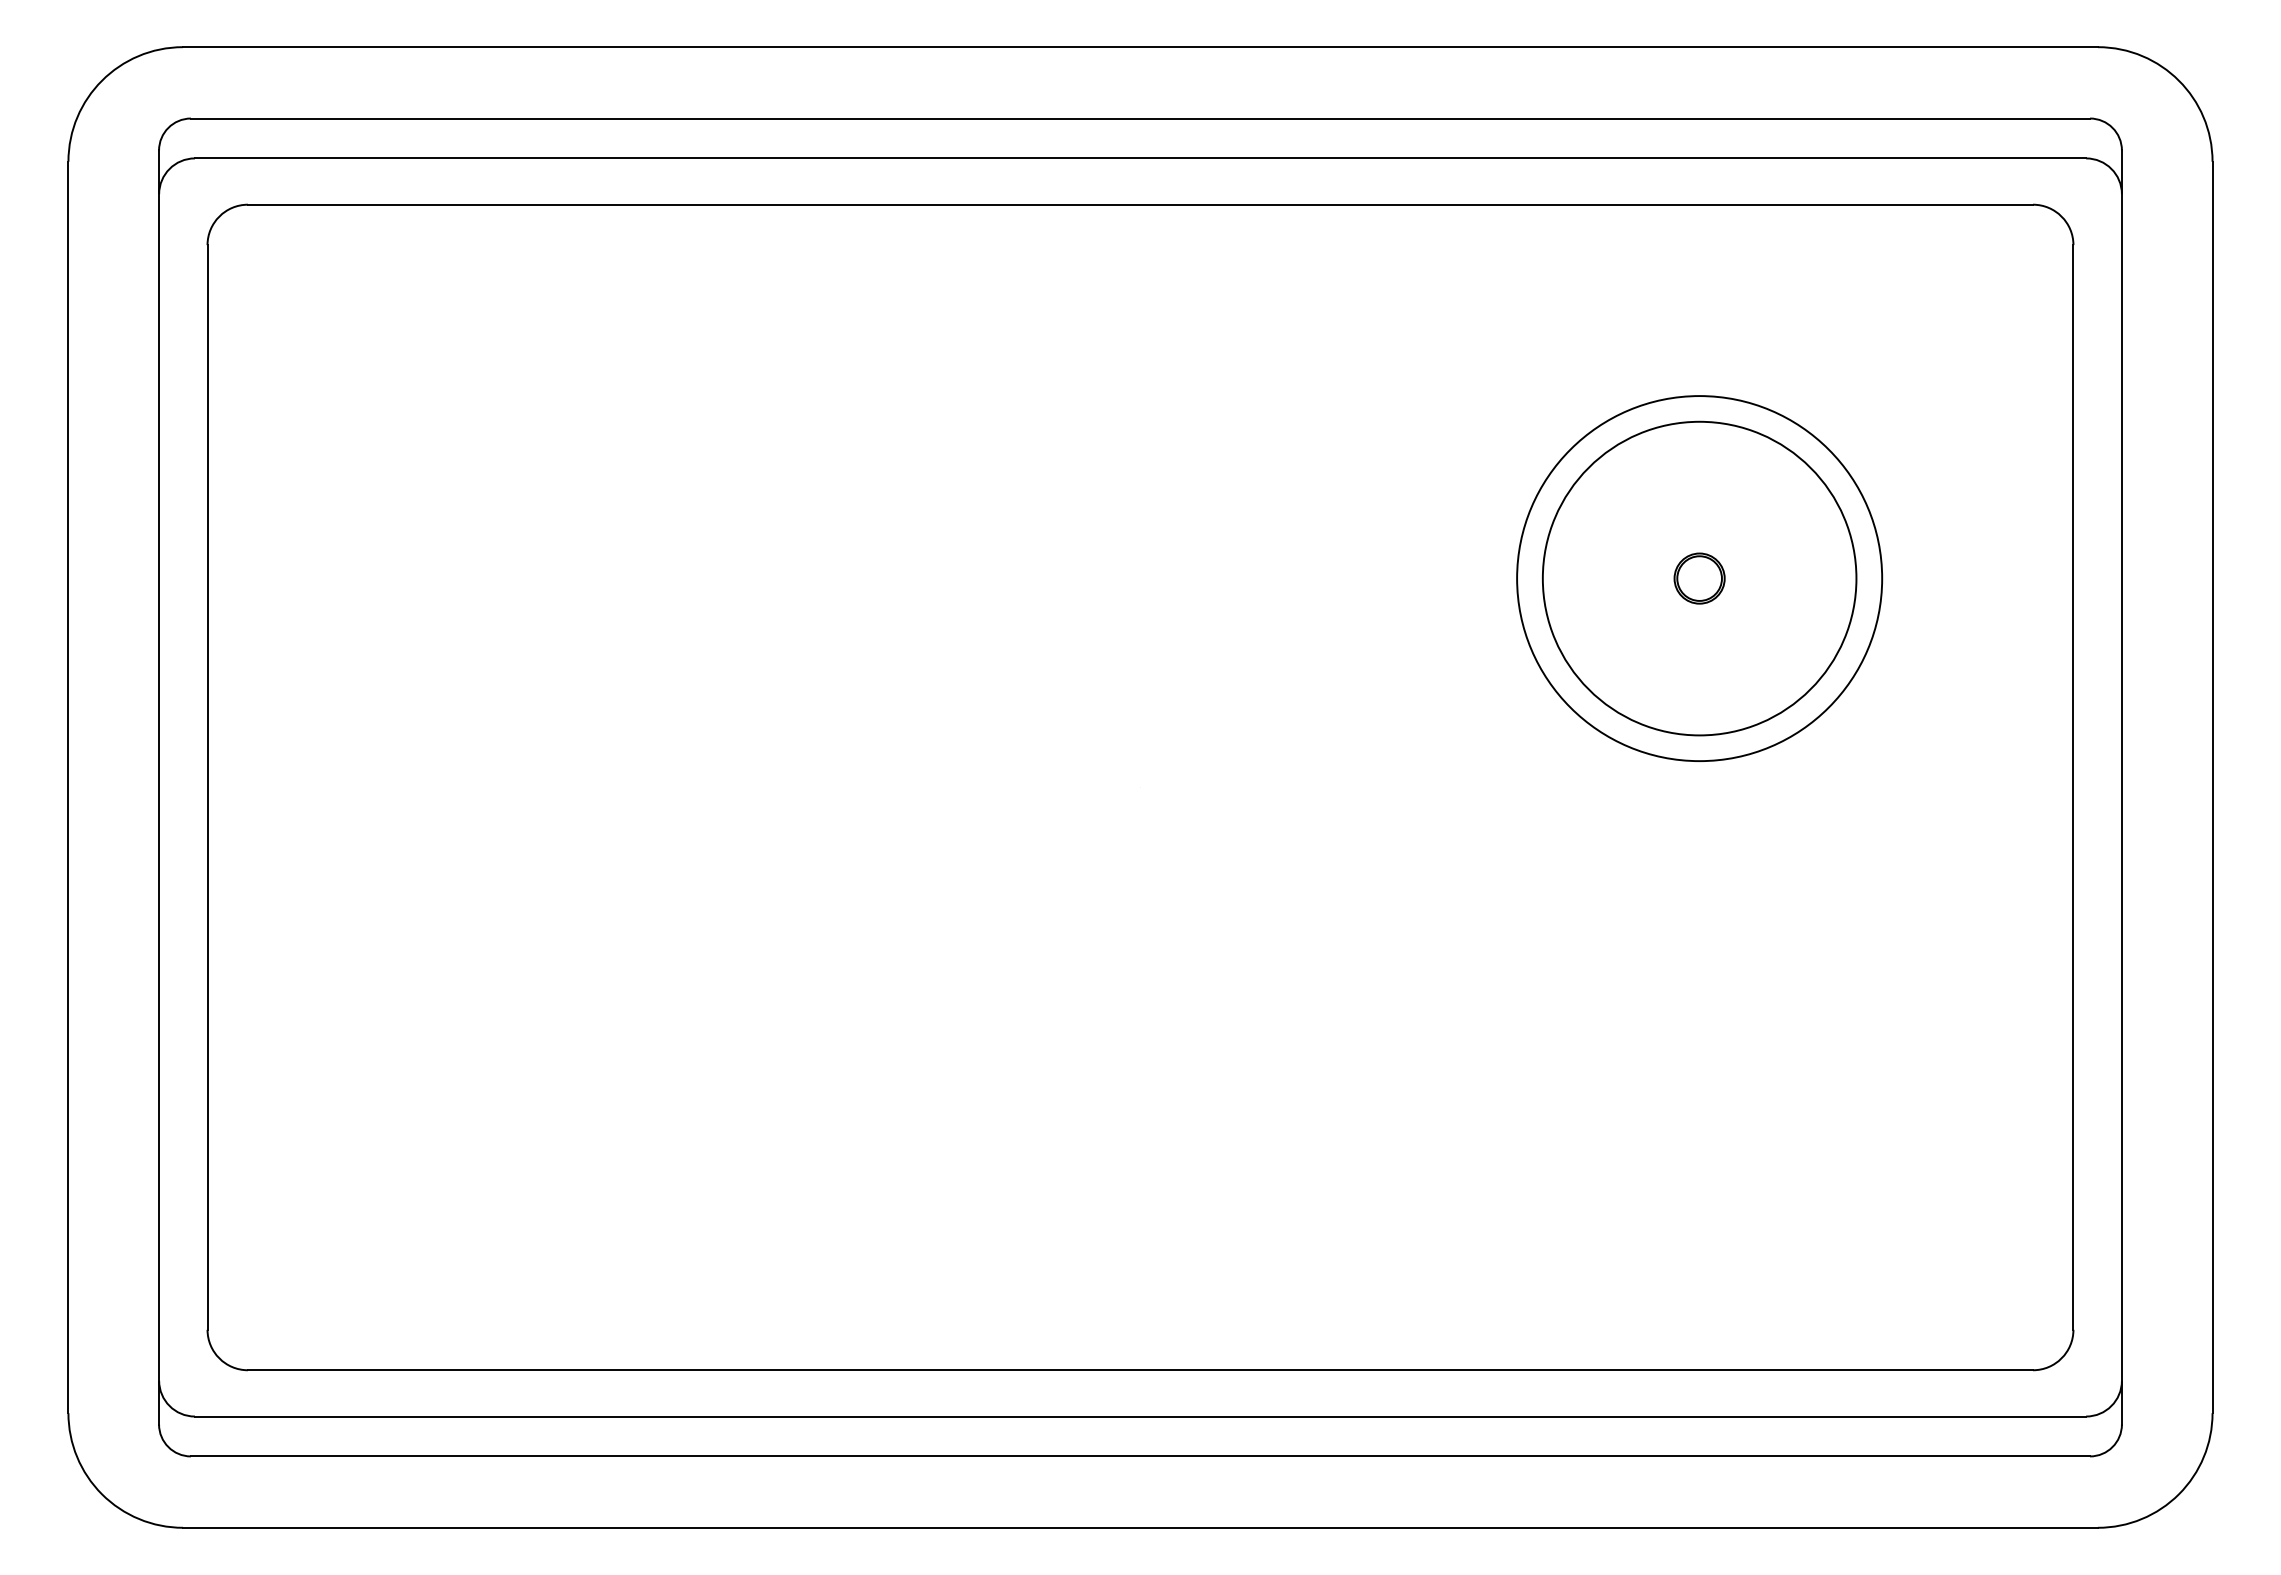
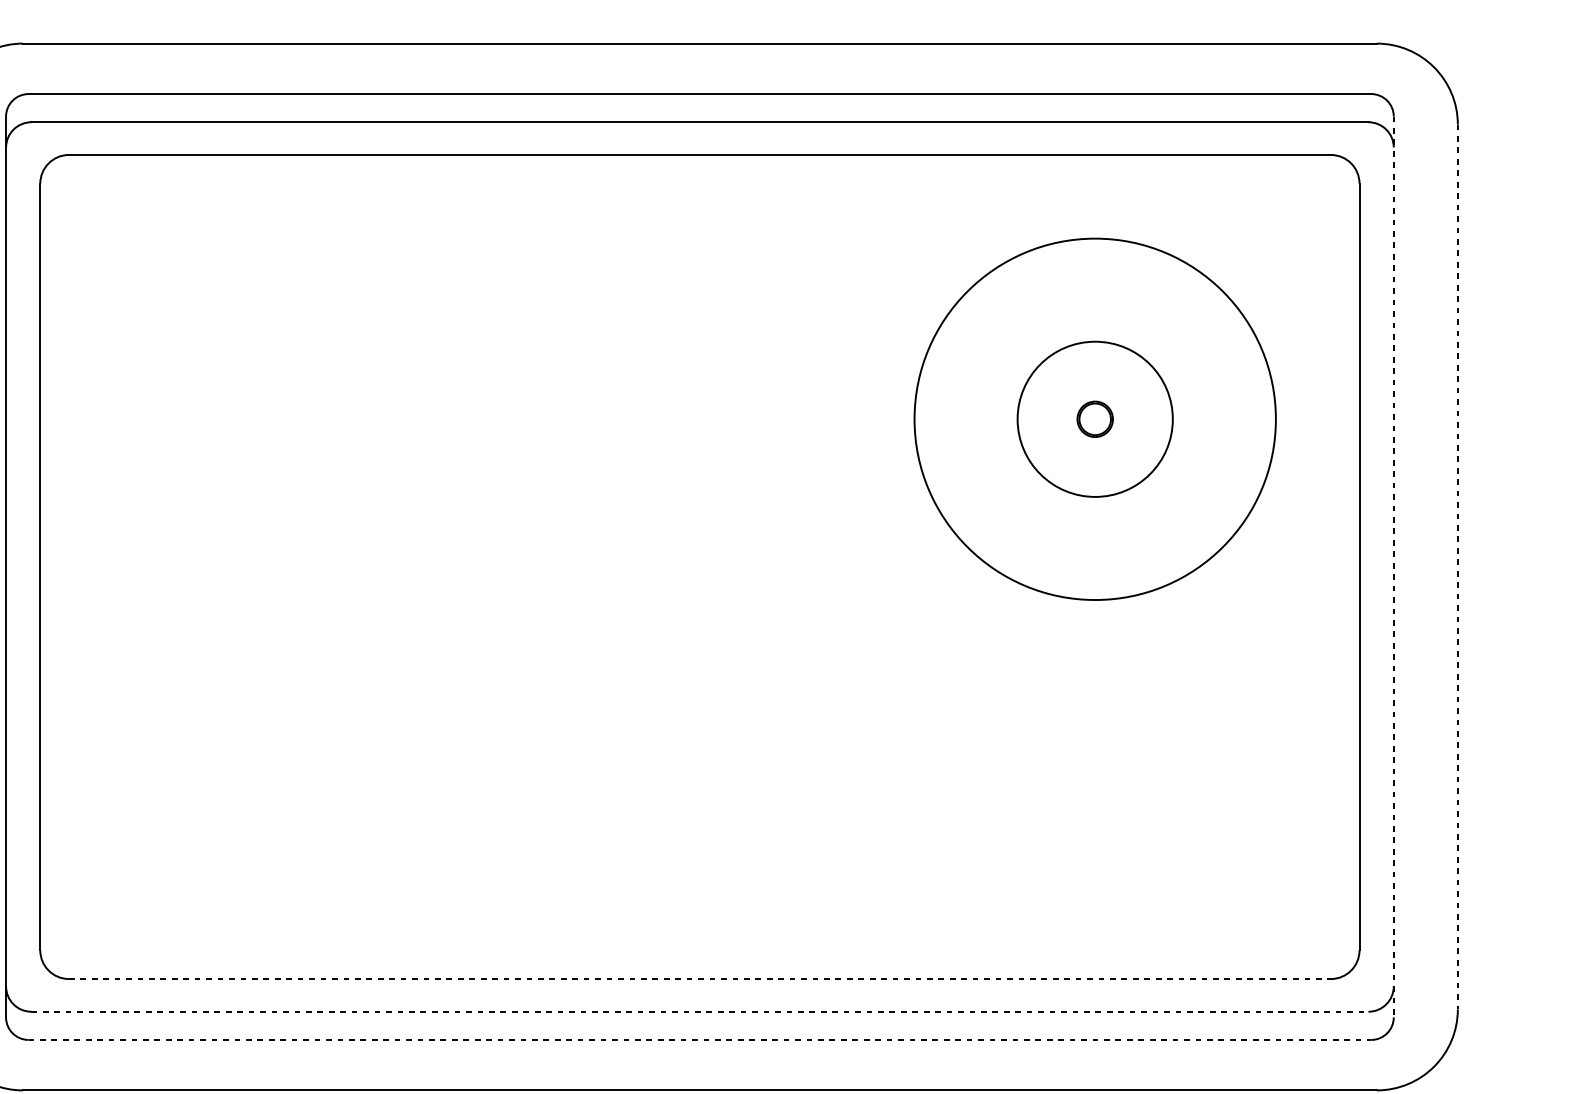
circle: (1699, 578) -> (1095, 419), size x0.7
circle: (1699, 578) -> (1095, 419), size x1.4
line: (2121, 787) -> (1393, 567), solid -> dashed
line: (2212, 787) -> (1457, 567), solid -> dashed
line: (1140, 1370) -> (699, 979), solid -> dashed
line: (1140, 1416) -> (699, 1011), solid -> dashed
line: (1140, 1456) -> (699, 1040), solid -> dashed

